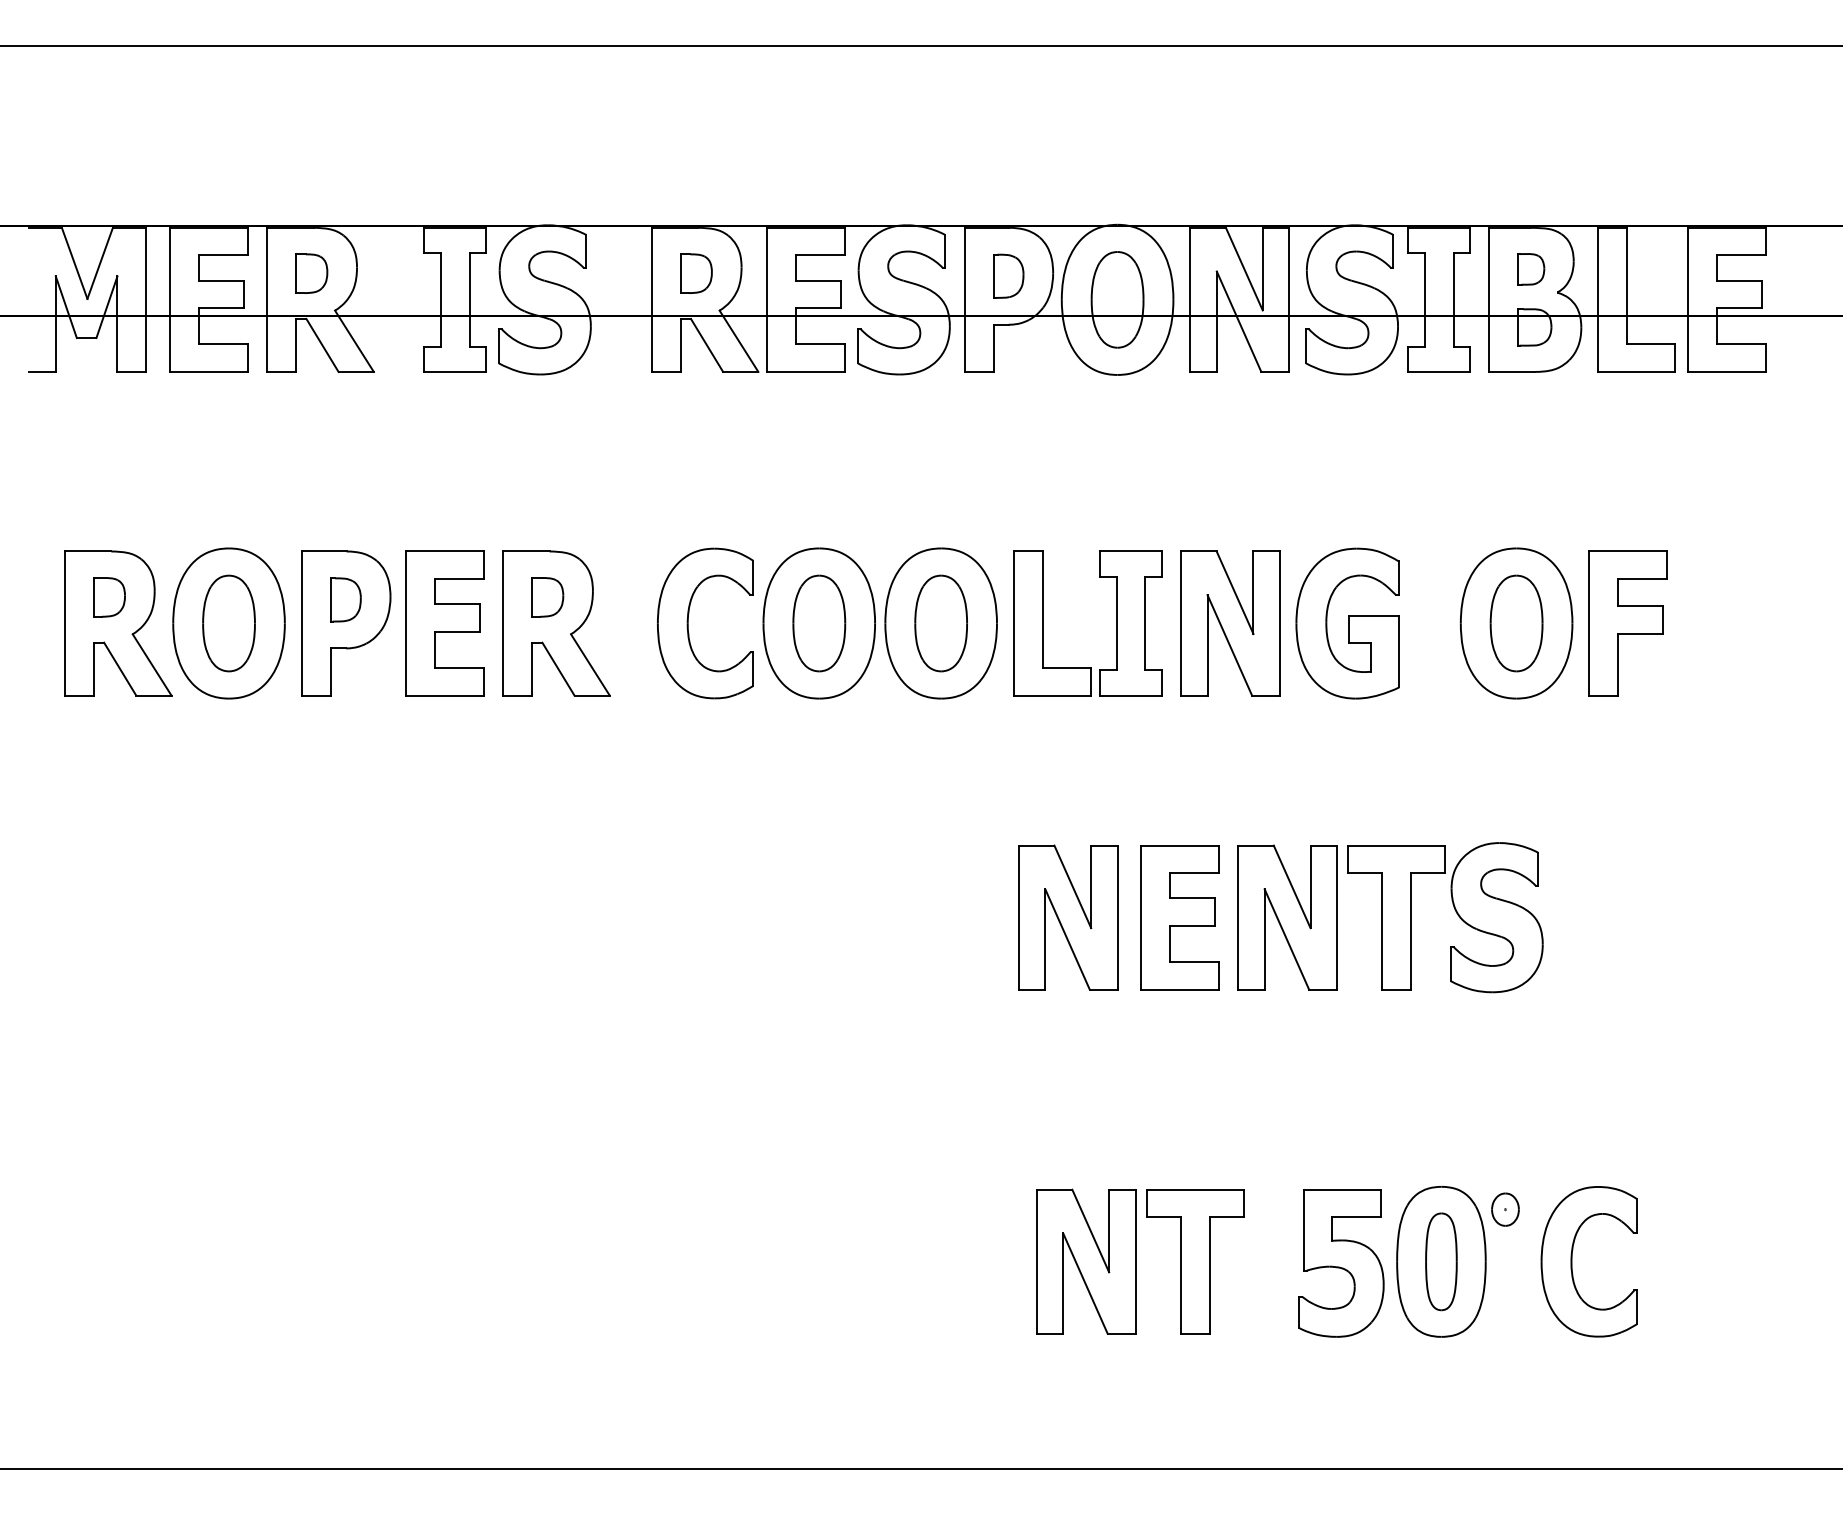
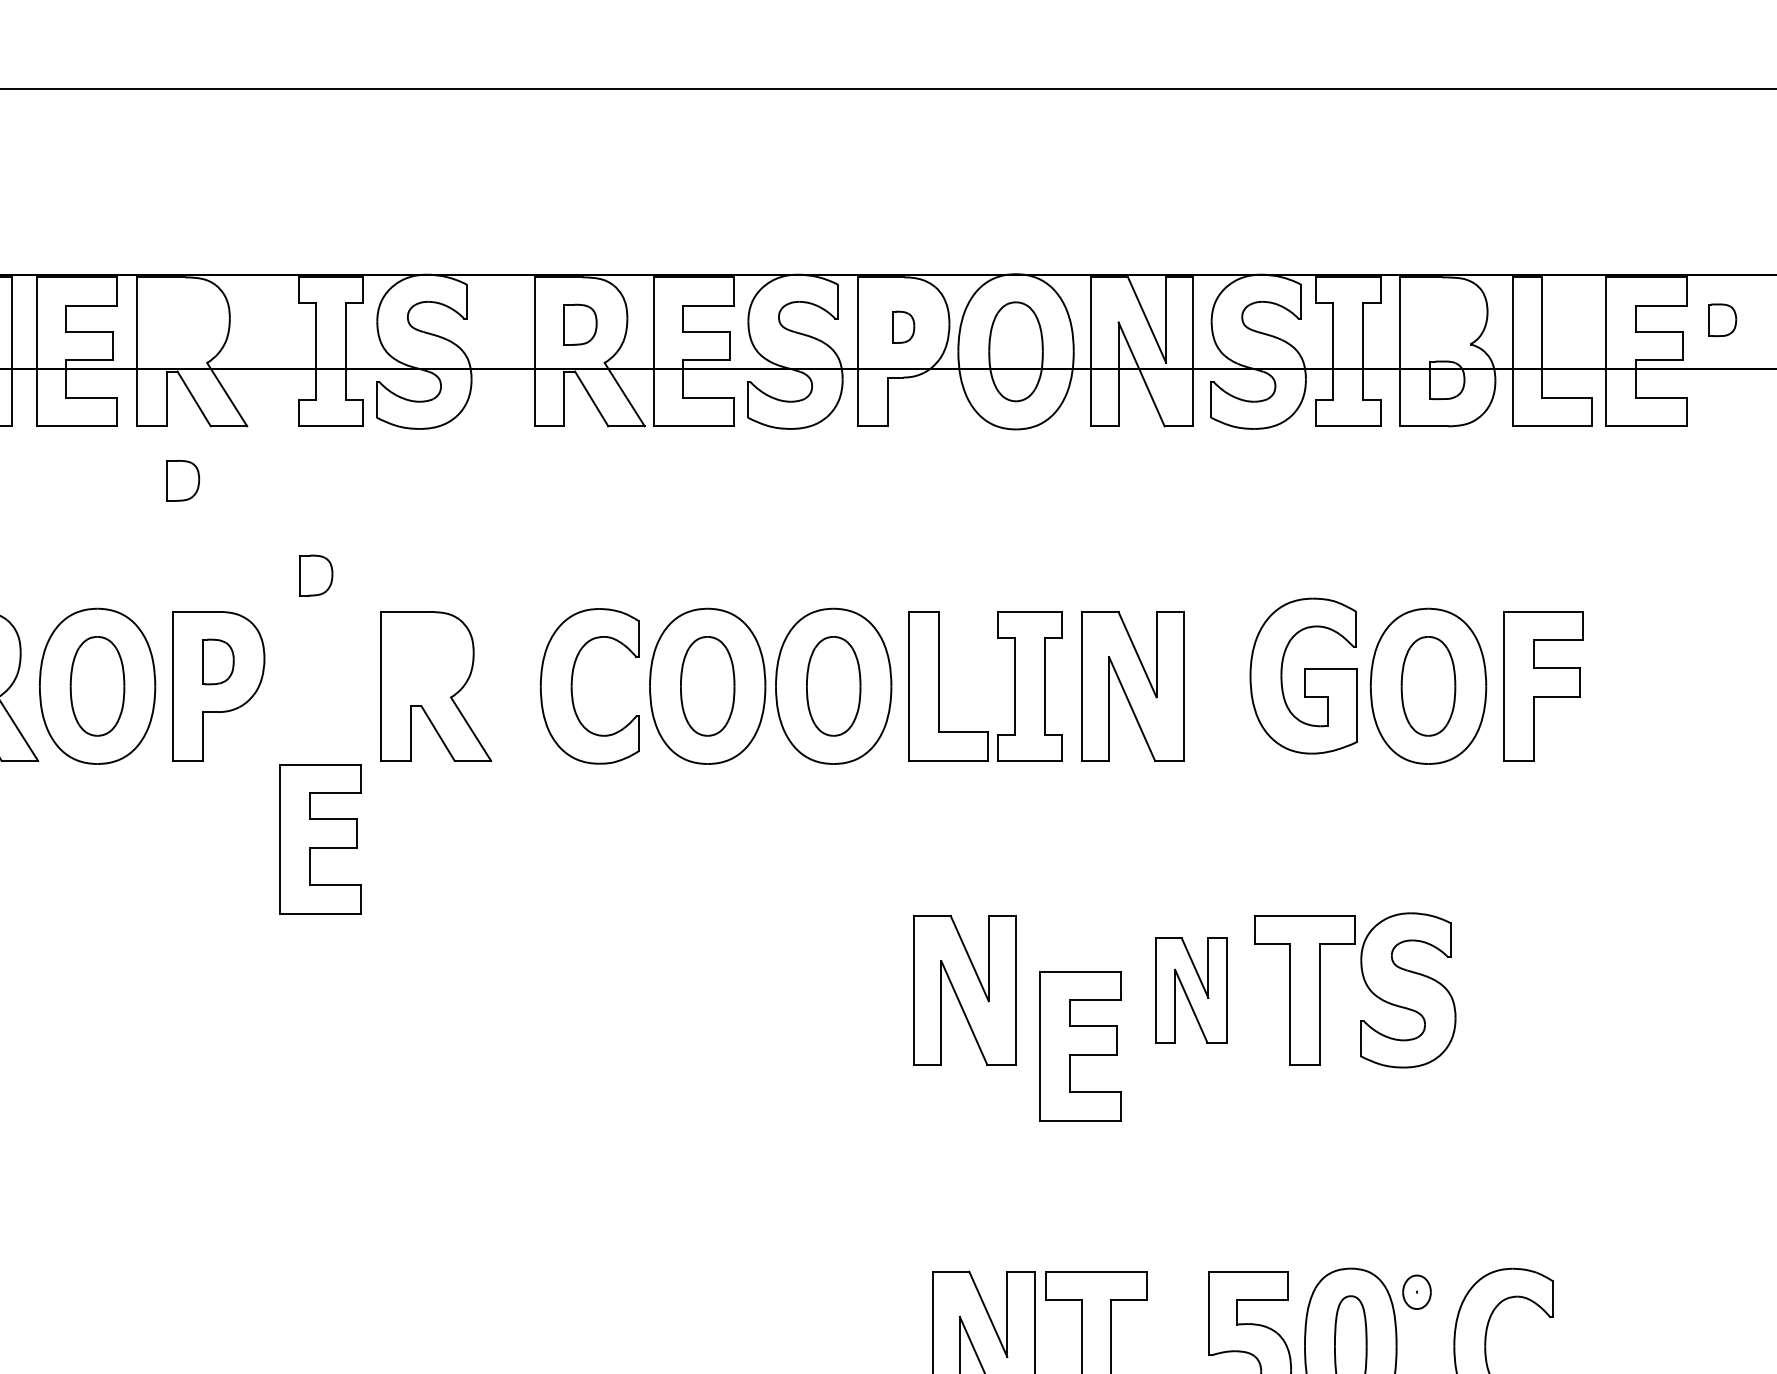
part: (1531, 269) -> (1723, 320), moved
part: (311, 273) -> (182, 480), moved
part: (1008, 275) -> (903, 326), size x0.7
part: (547, 597) -> (316, 575), moved
part: (444, 623) -> (320, 839), moved
part: (1347, 623) -> (1303, 676), moved
part: (1179, 917) -> (1080, 1046), moved
part: (1287, 917) -> (1191, 990), size x0.7

